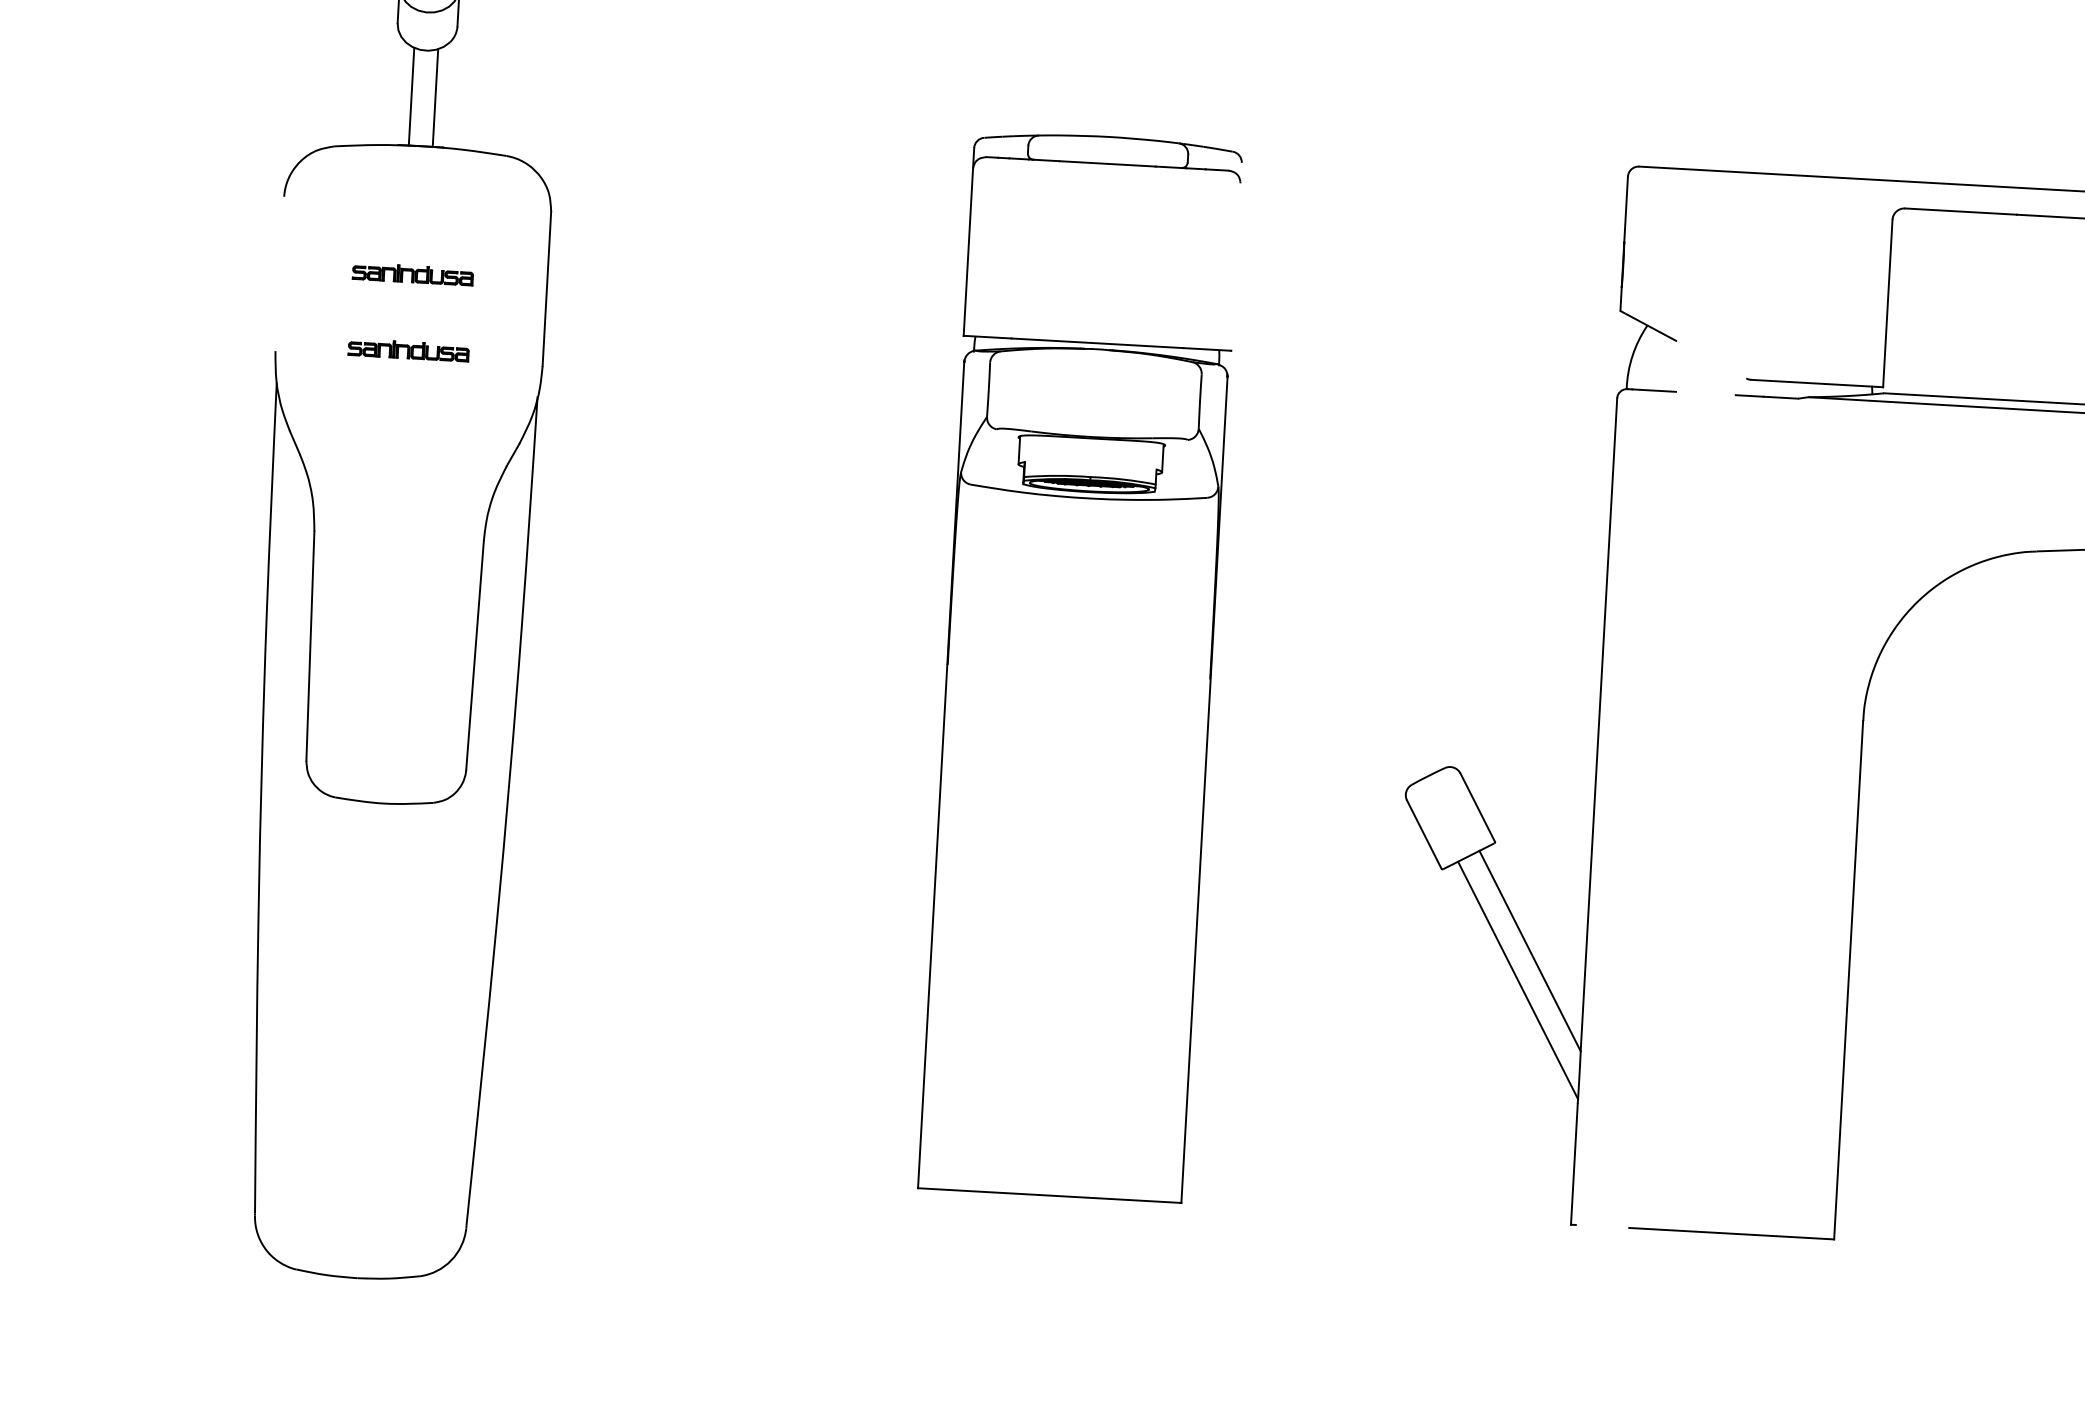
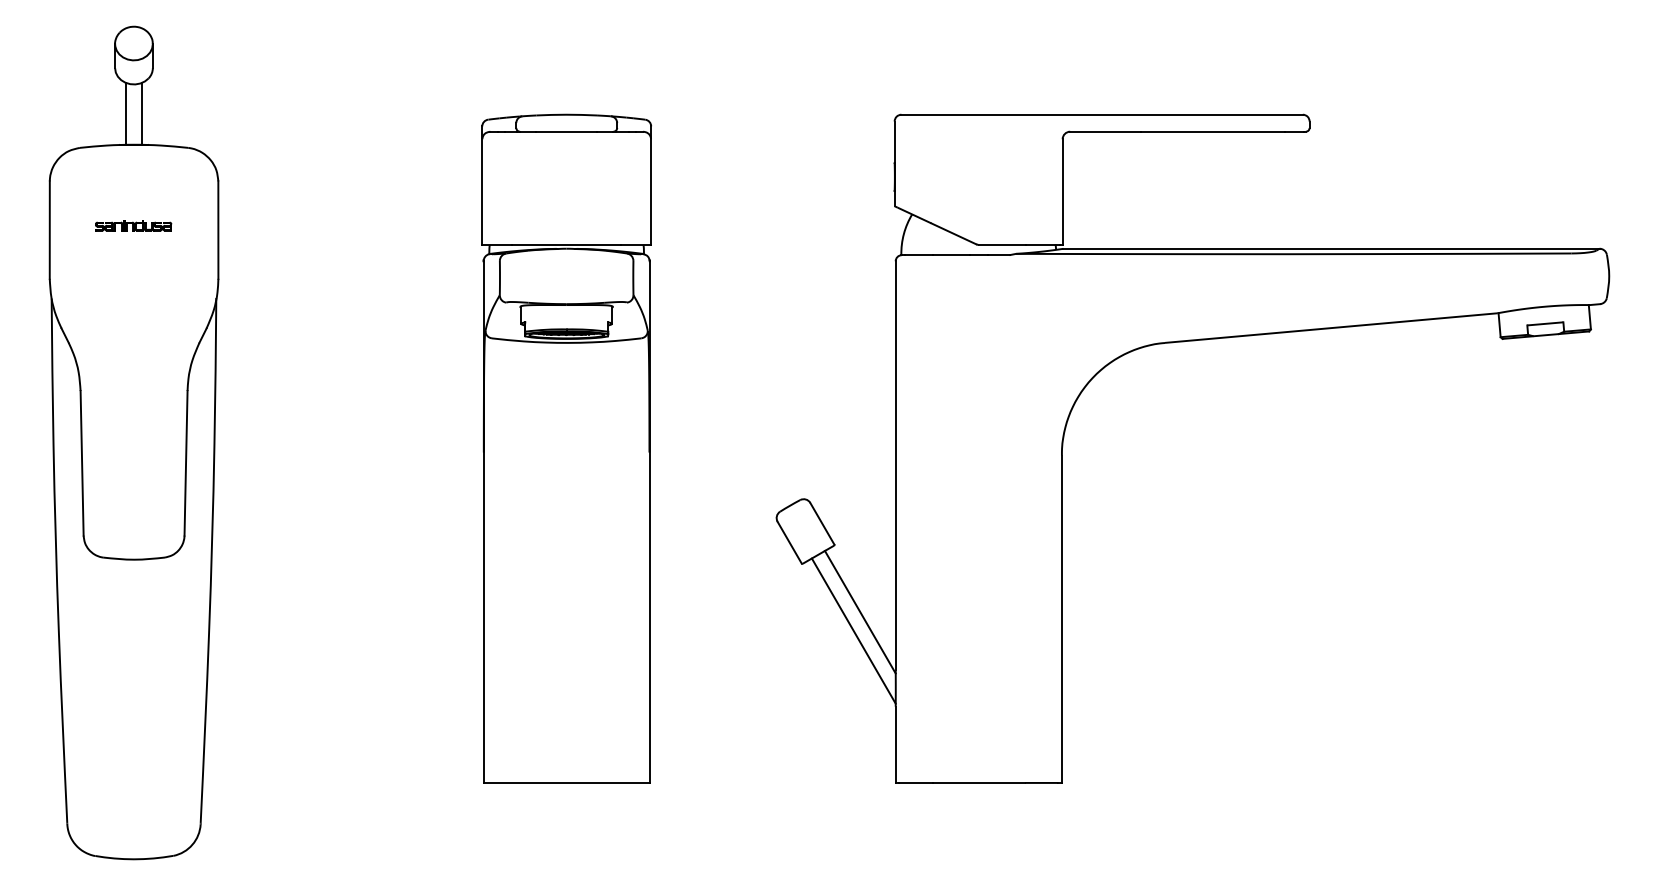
line: (1237, 256) -> (651, 185), added
line: (279, 272) -> (49, 229), added
part: (408, 350) -> (133, 273), removed
line: (1711, 359) -> (953, 233), added
line: (1706, 394) -> (951, 255), added
line: (1602, 1225) -> (915, 782), added

